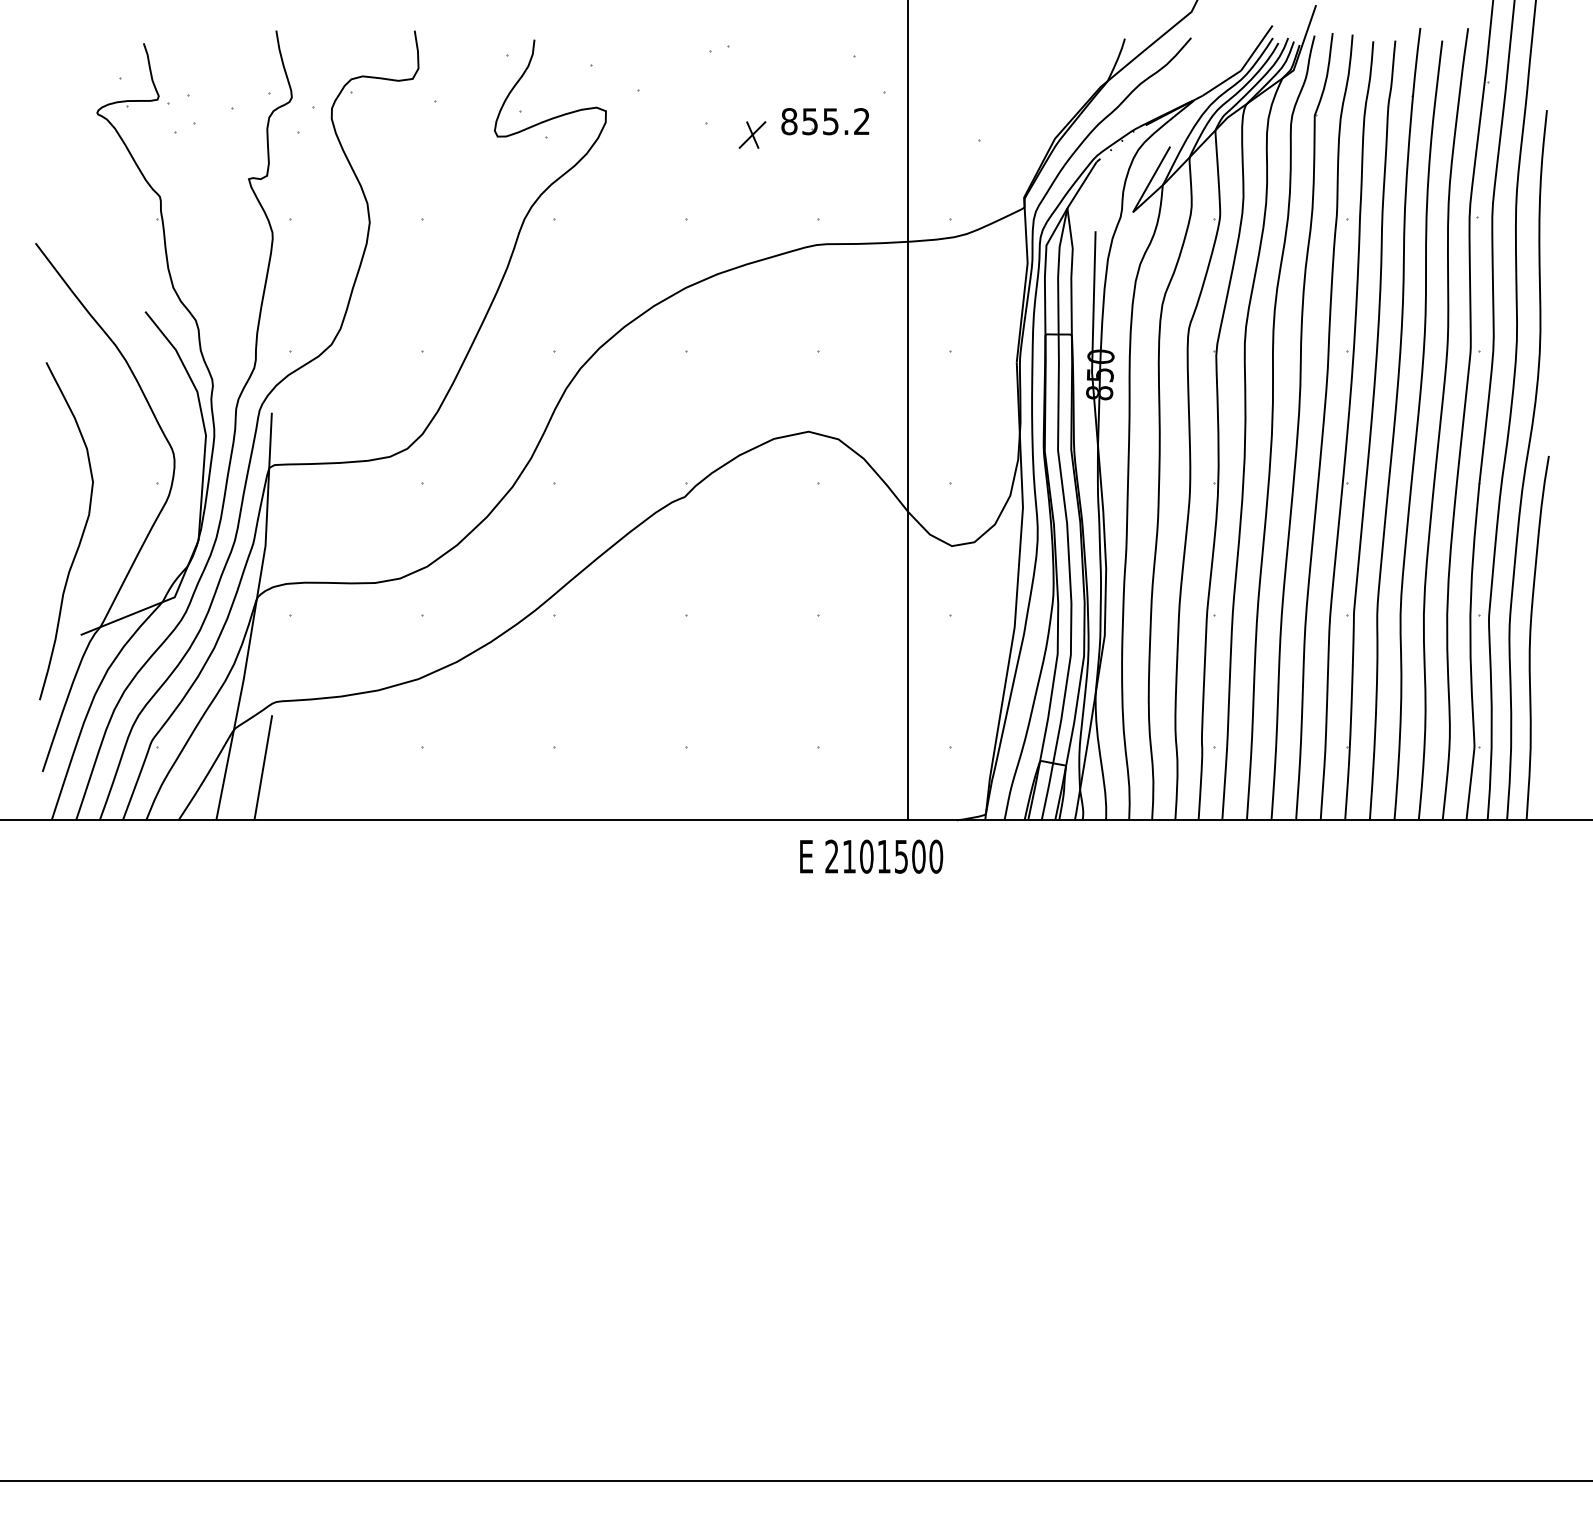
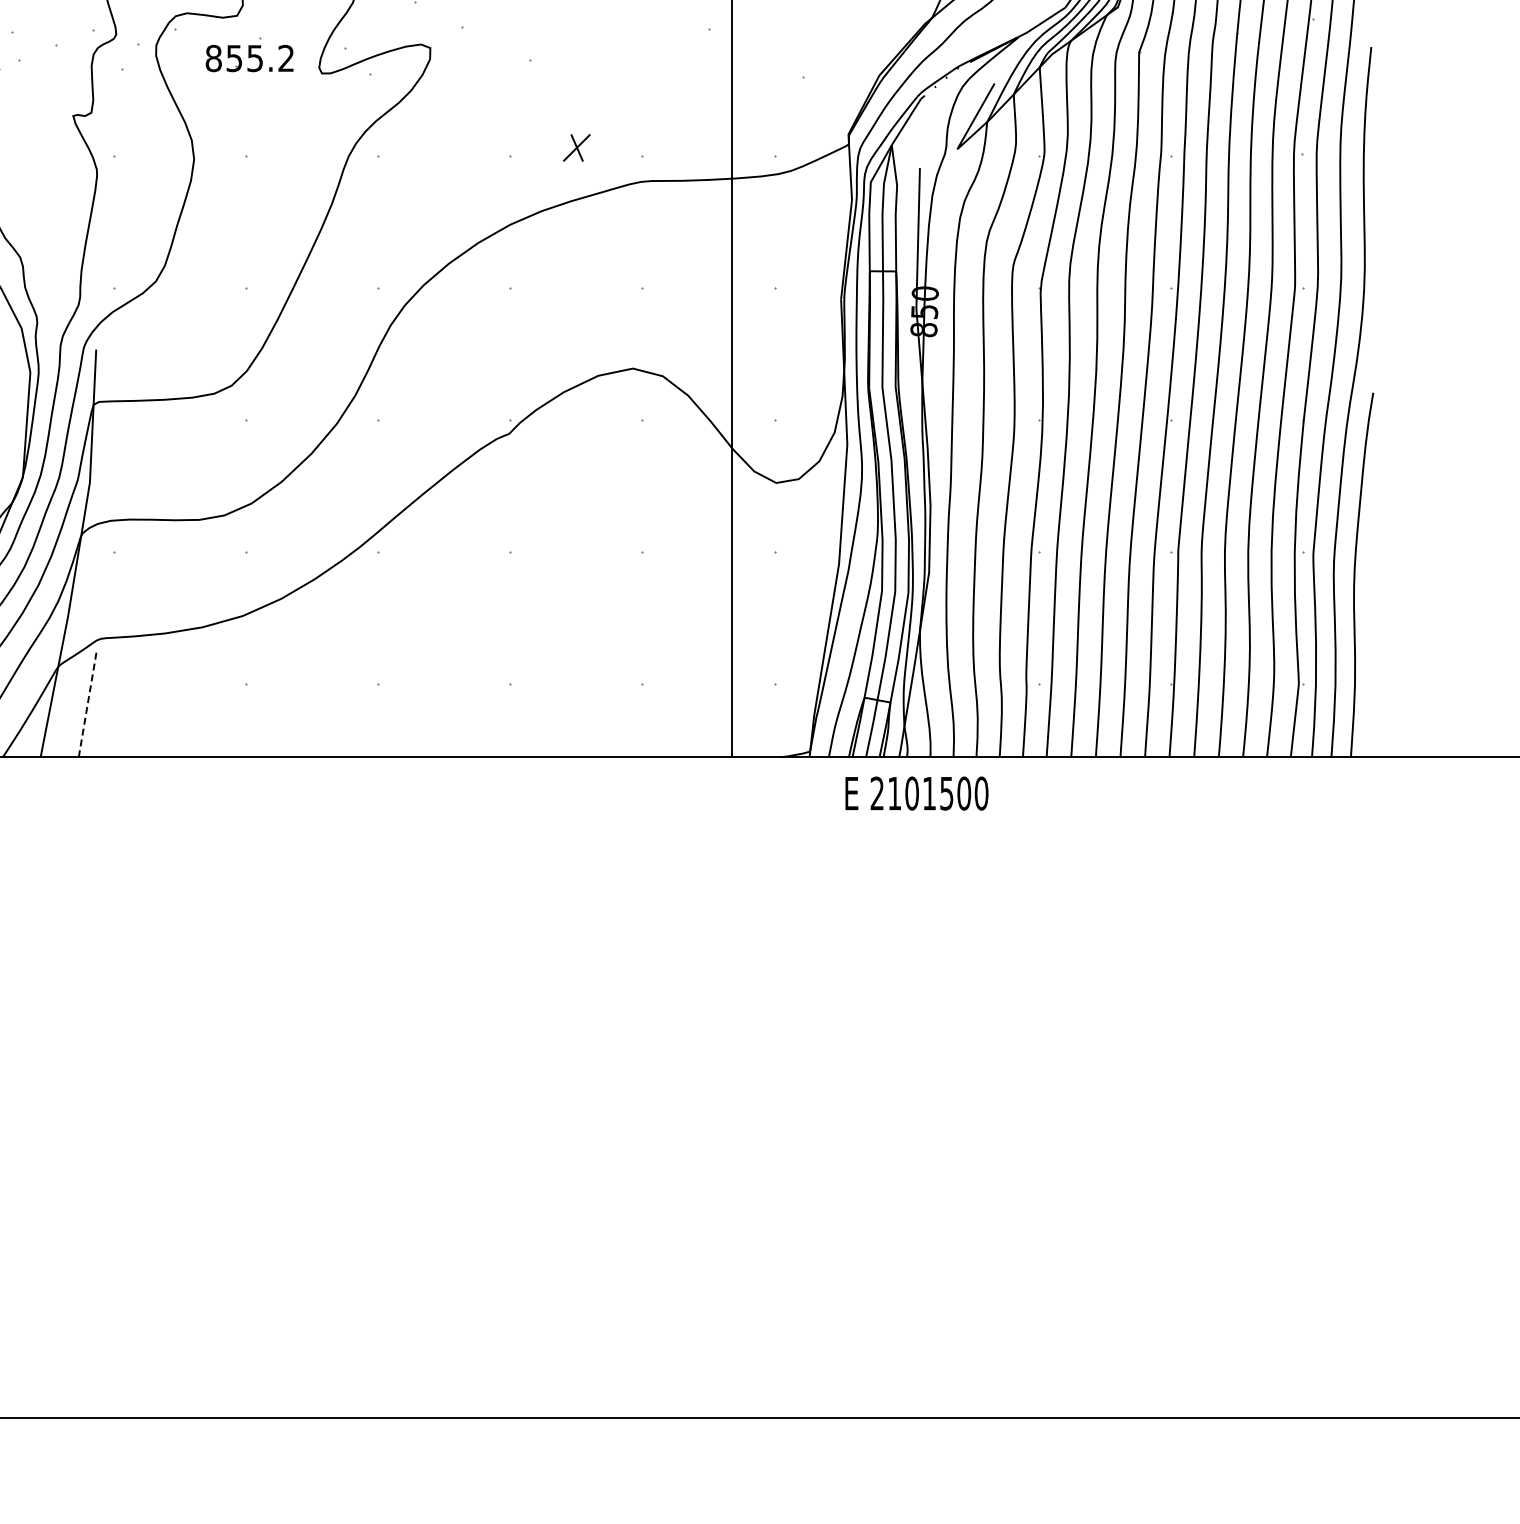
part: (825, 121) -> (249, 58), moved
part: (752, 134) -> (576, 147), moved
line: (263, 767) -> (87, 704), solid -> dashed
text: (871, 856) -> (916, 793), moved

